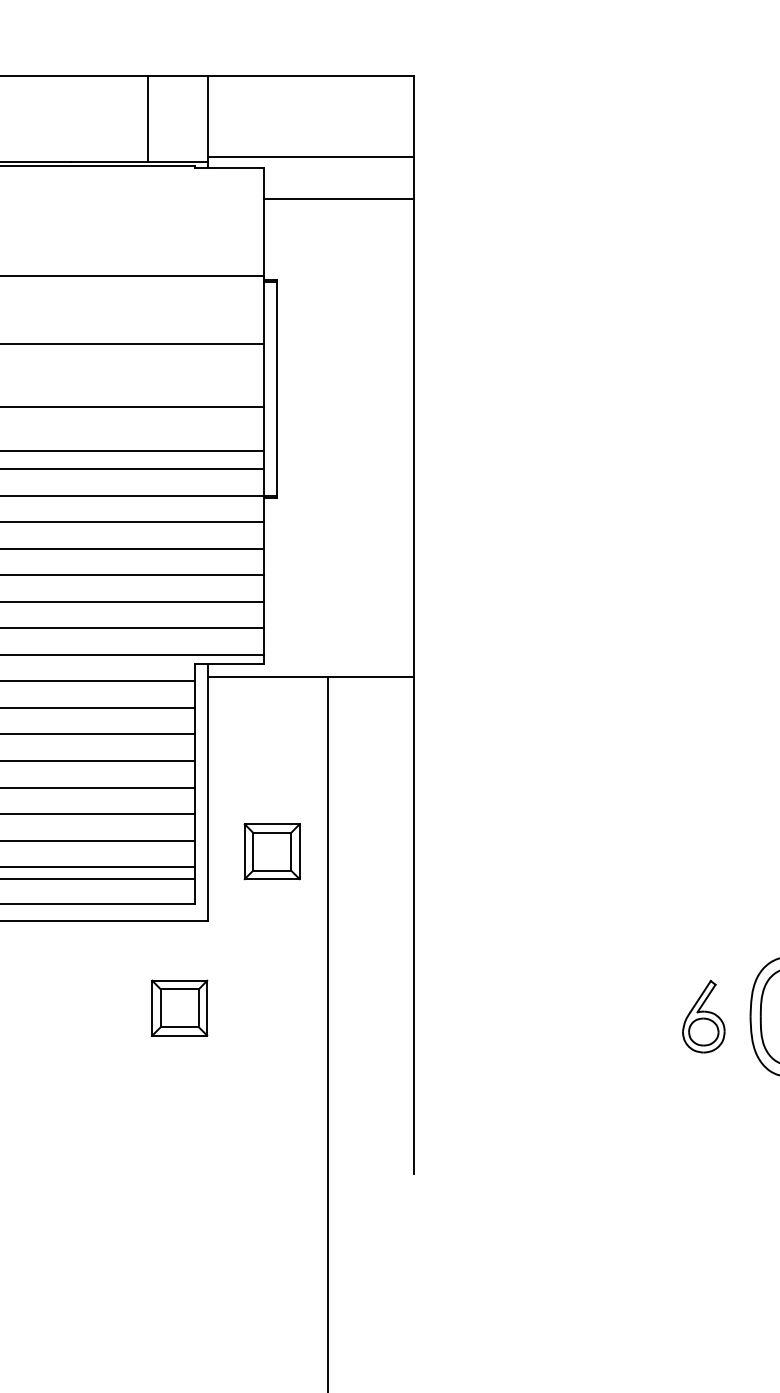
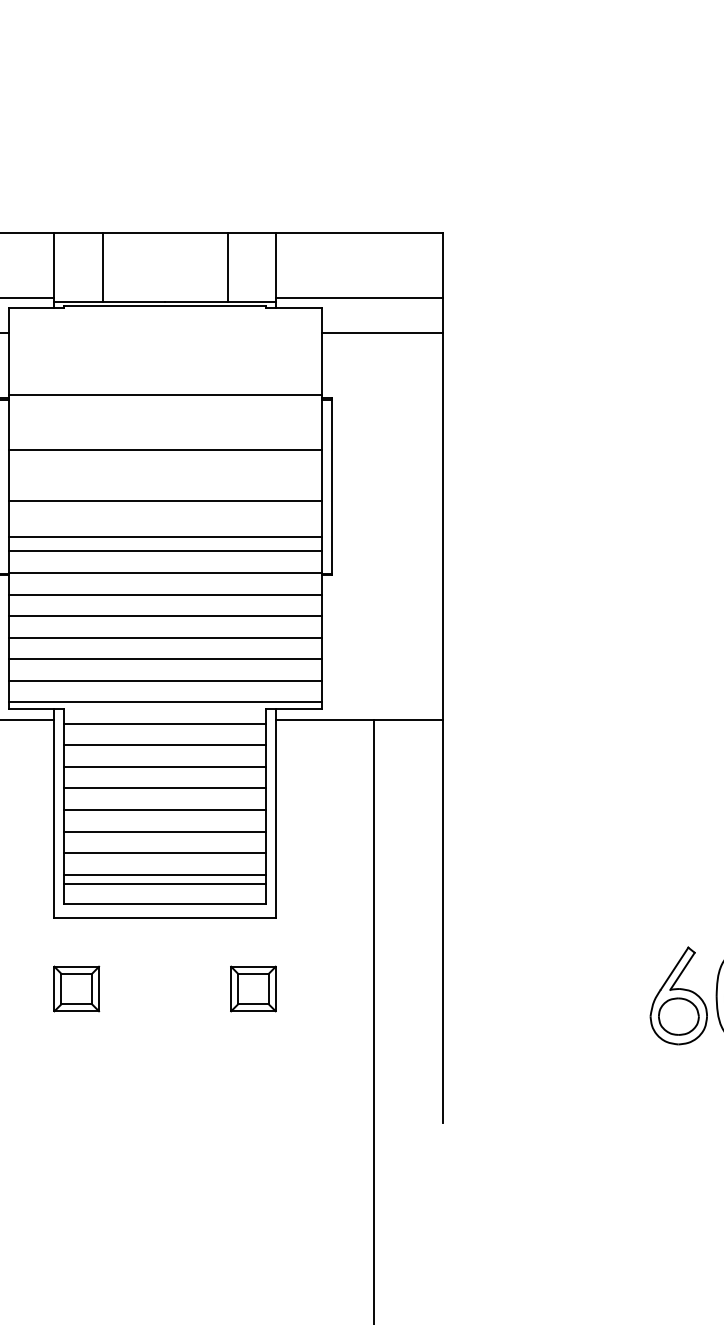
part: (272, 851) -> (328, 861), removed
part: (703, 1016) -> (678, 995), size x1.67

